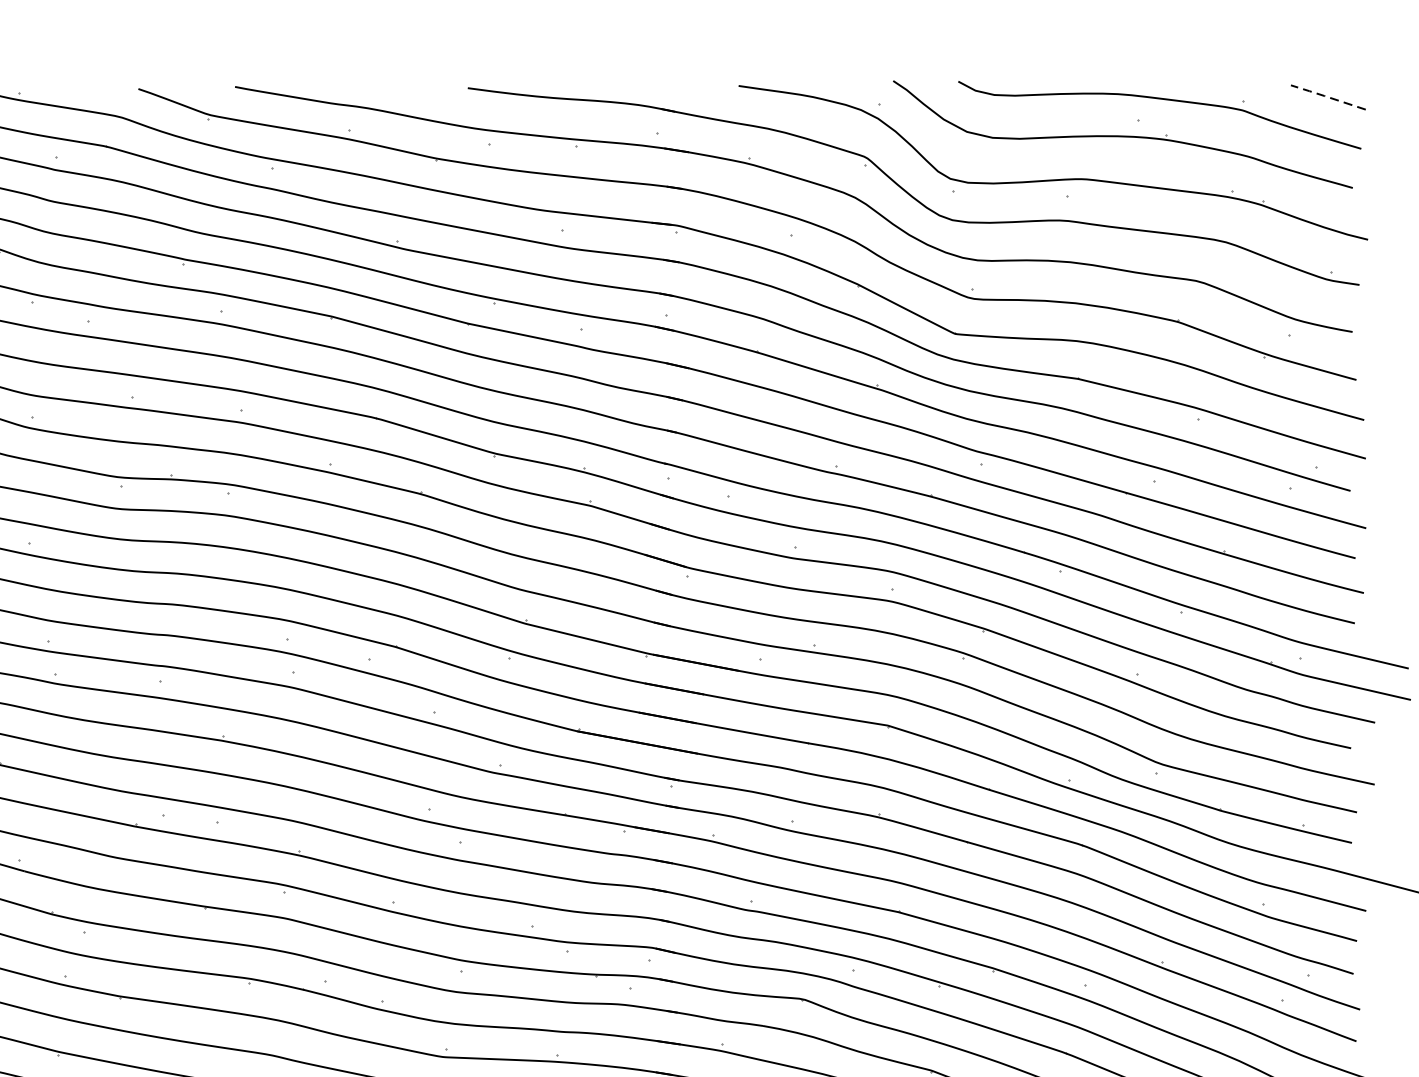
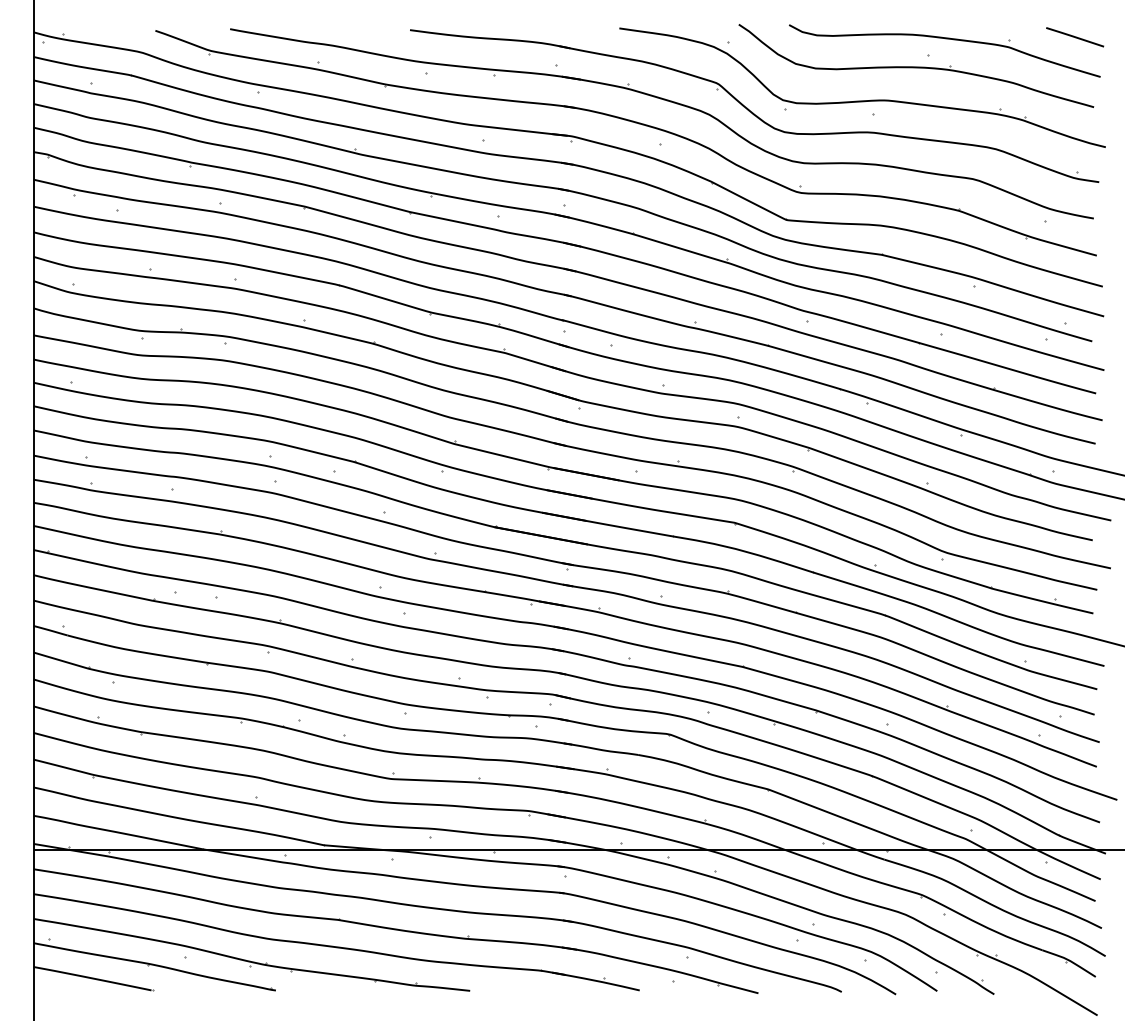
line: (1326, 96) -> (1073, 36), dashed -> solid

